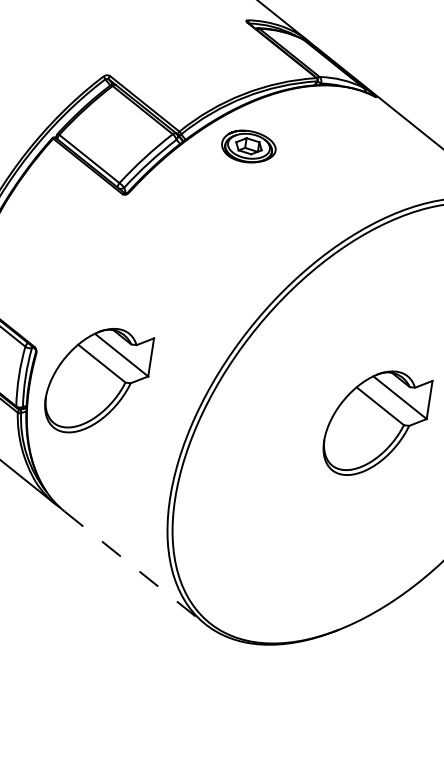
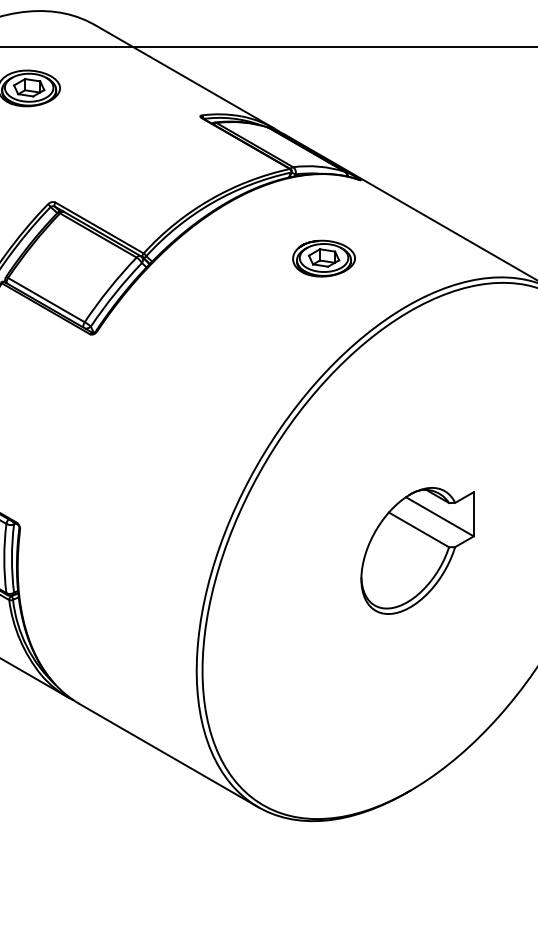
part: (248, 146) -> (323, 258), moved
part: (97, 381) -> (94, 550), removed
line: (135, 567) -> (169, 755), dashed -> solid

